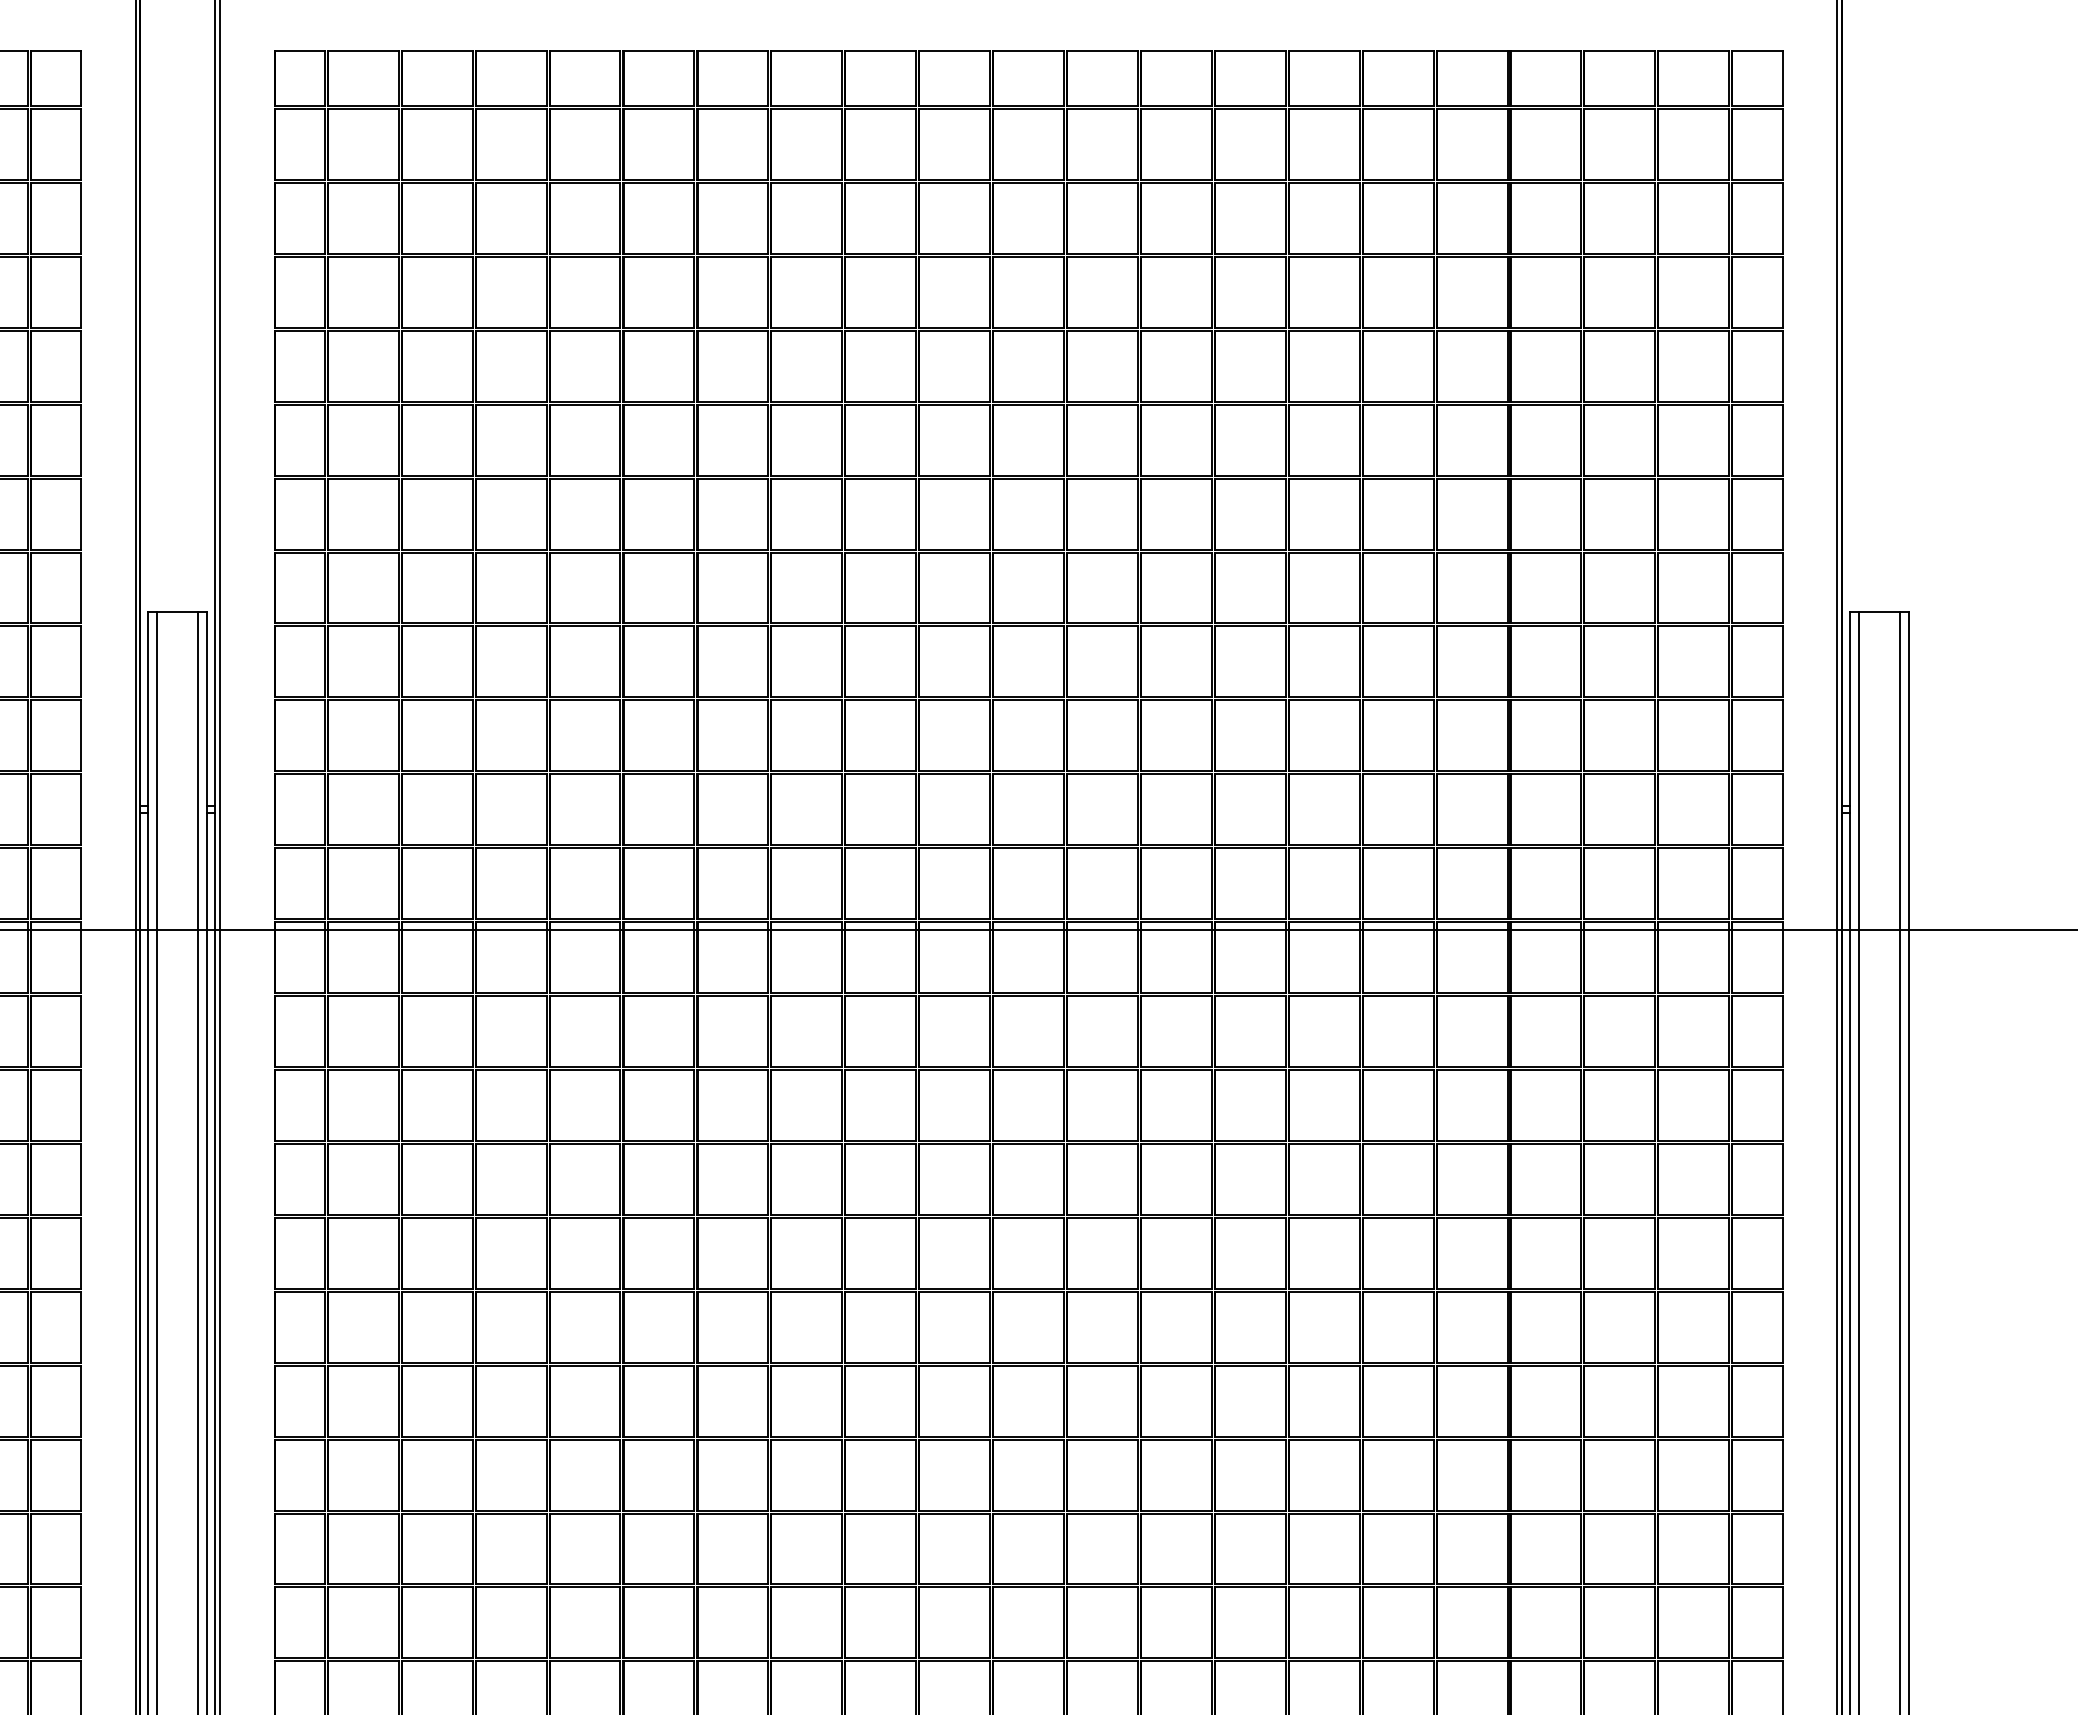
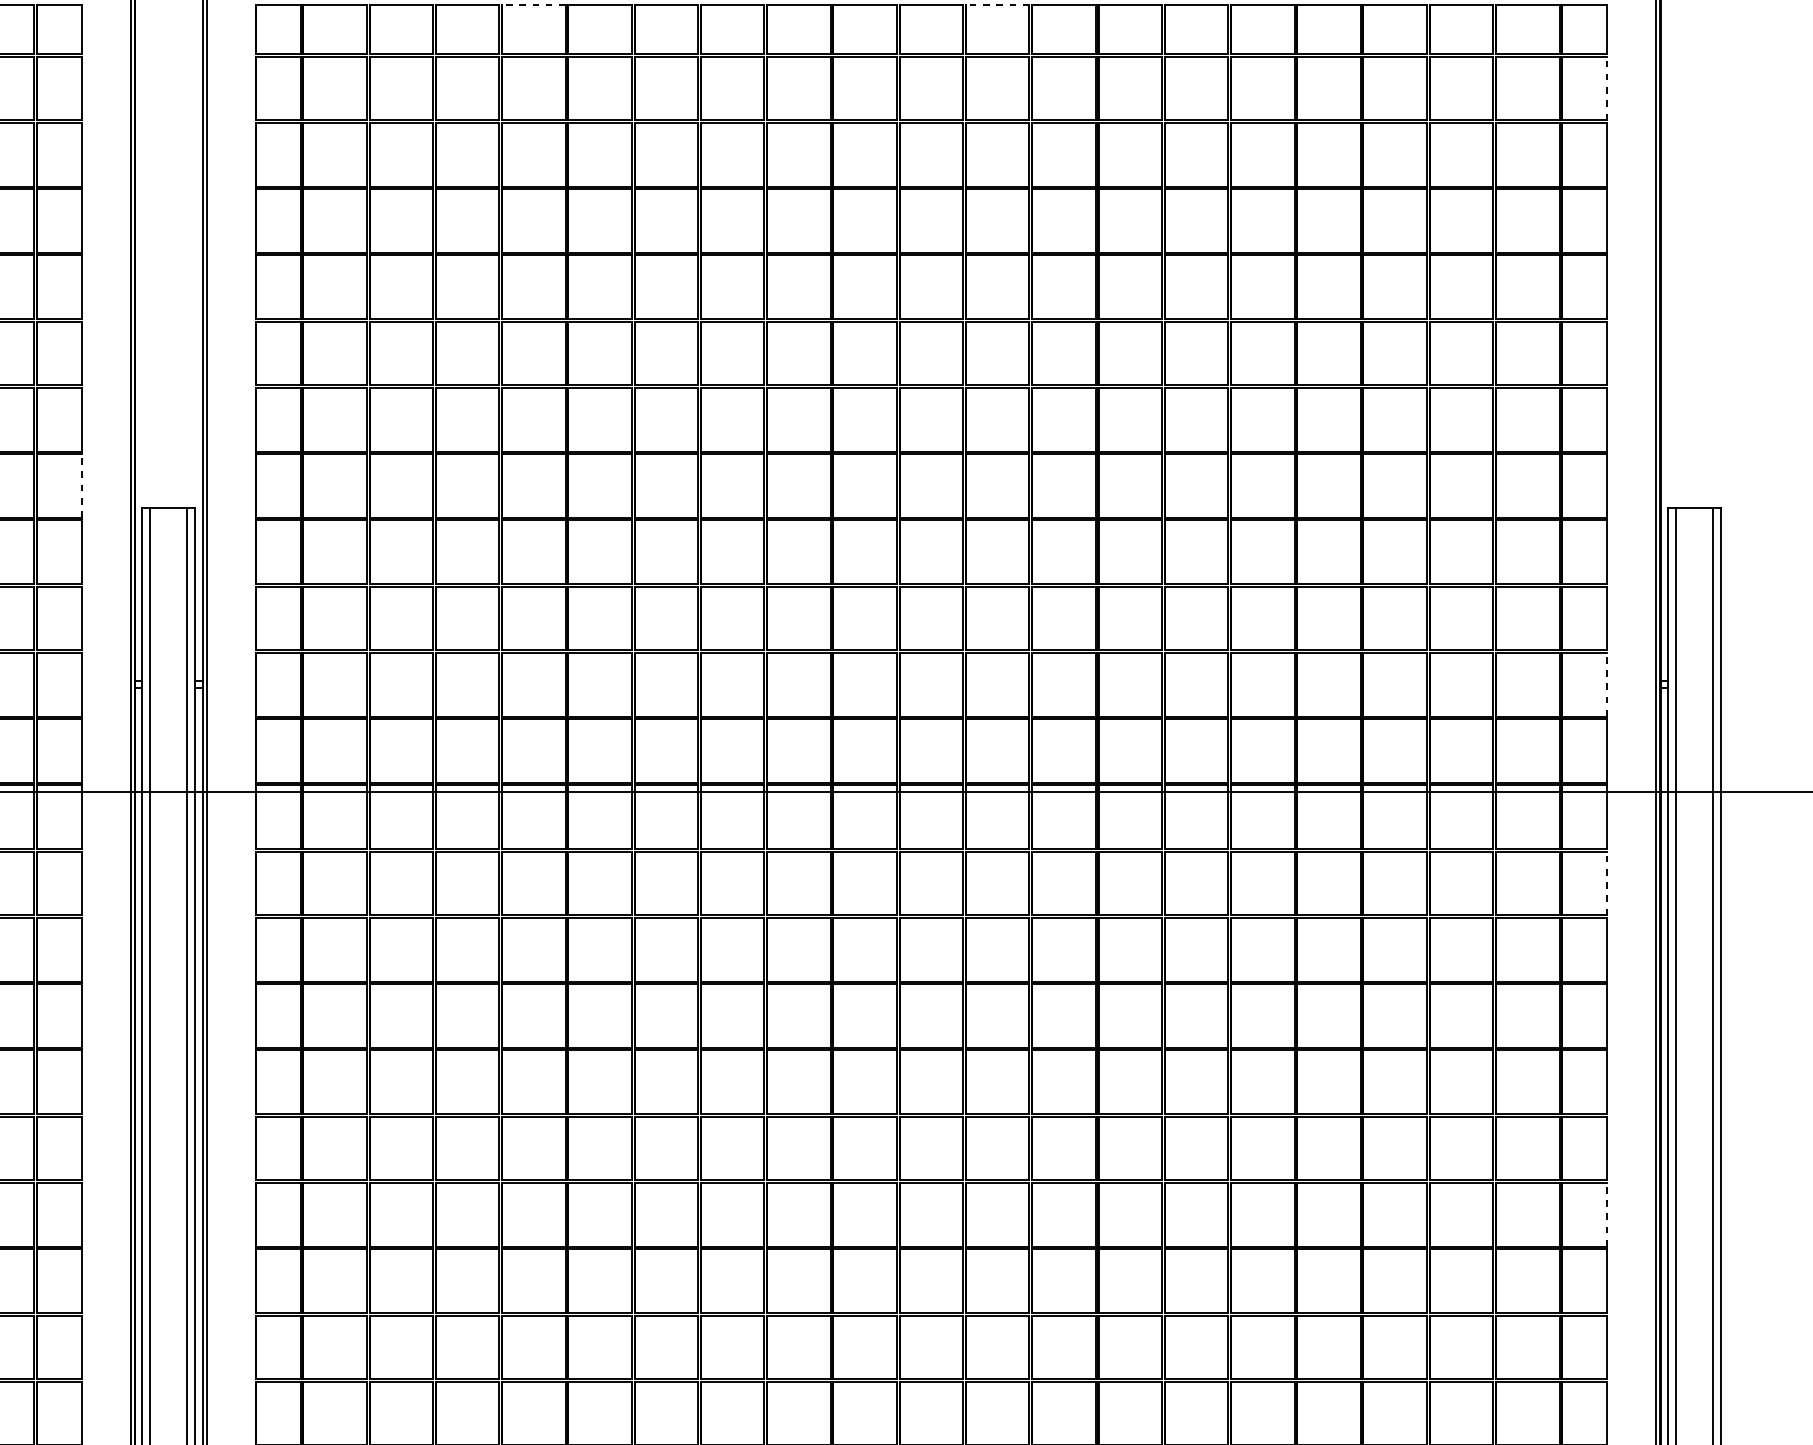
line: (584, 51) -> (533, 5), solid -> dashed
line: (1101, 51) -> (996, 5), solid -> dashed
line: (1782, 143) -> (1607, 87), solid -> dashed
line: (80, 587) -> (81, 485), solid -> dashed
line: (1782, 809) -> (1607, 684), solid -> dashed
line: (1782, 1031) -> (1607, 883), solid -> dashed
line: (1782, 1400) -> (1607, 1214), solid -> dashed

